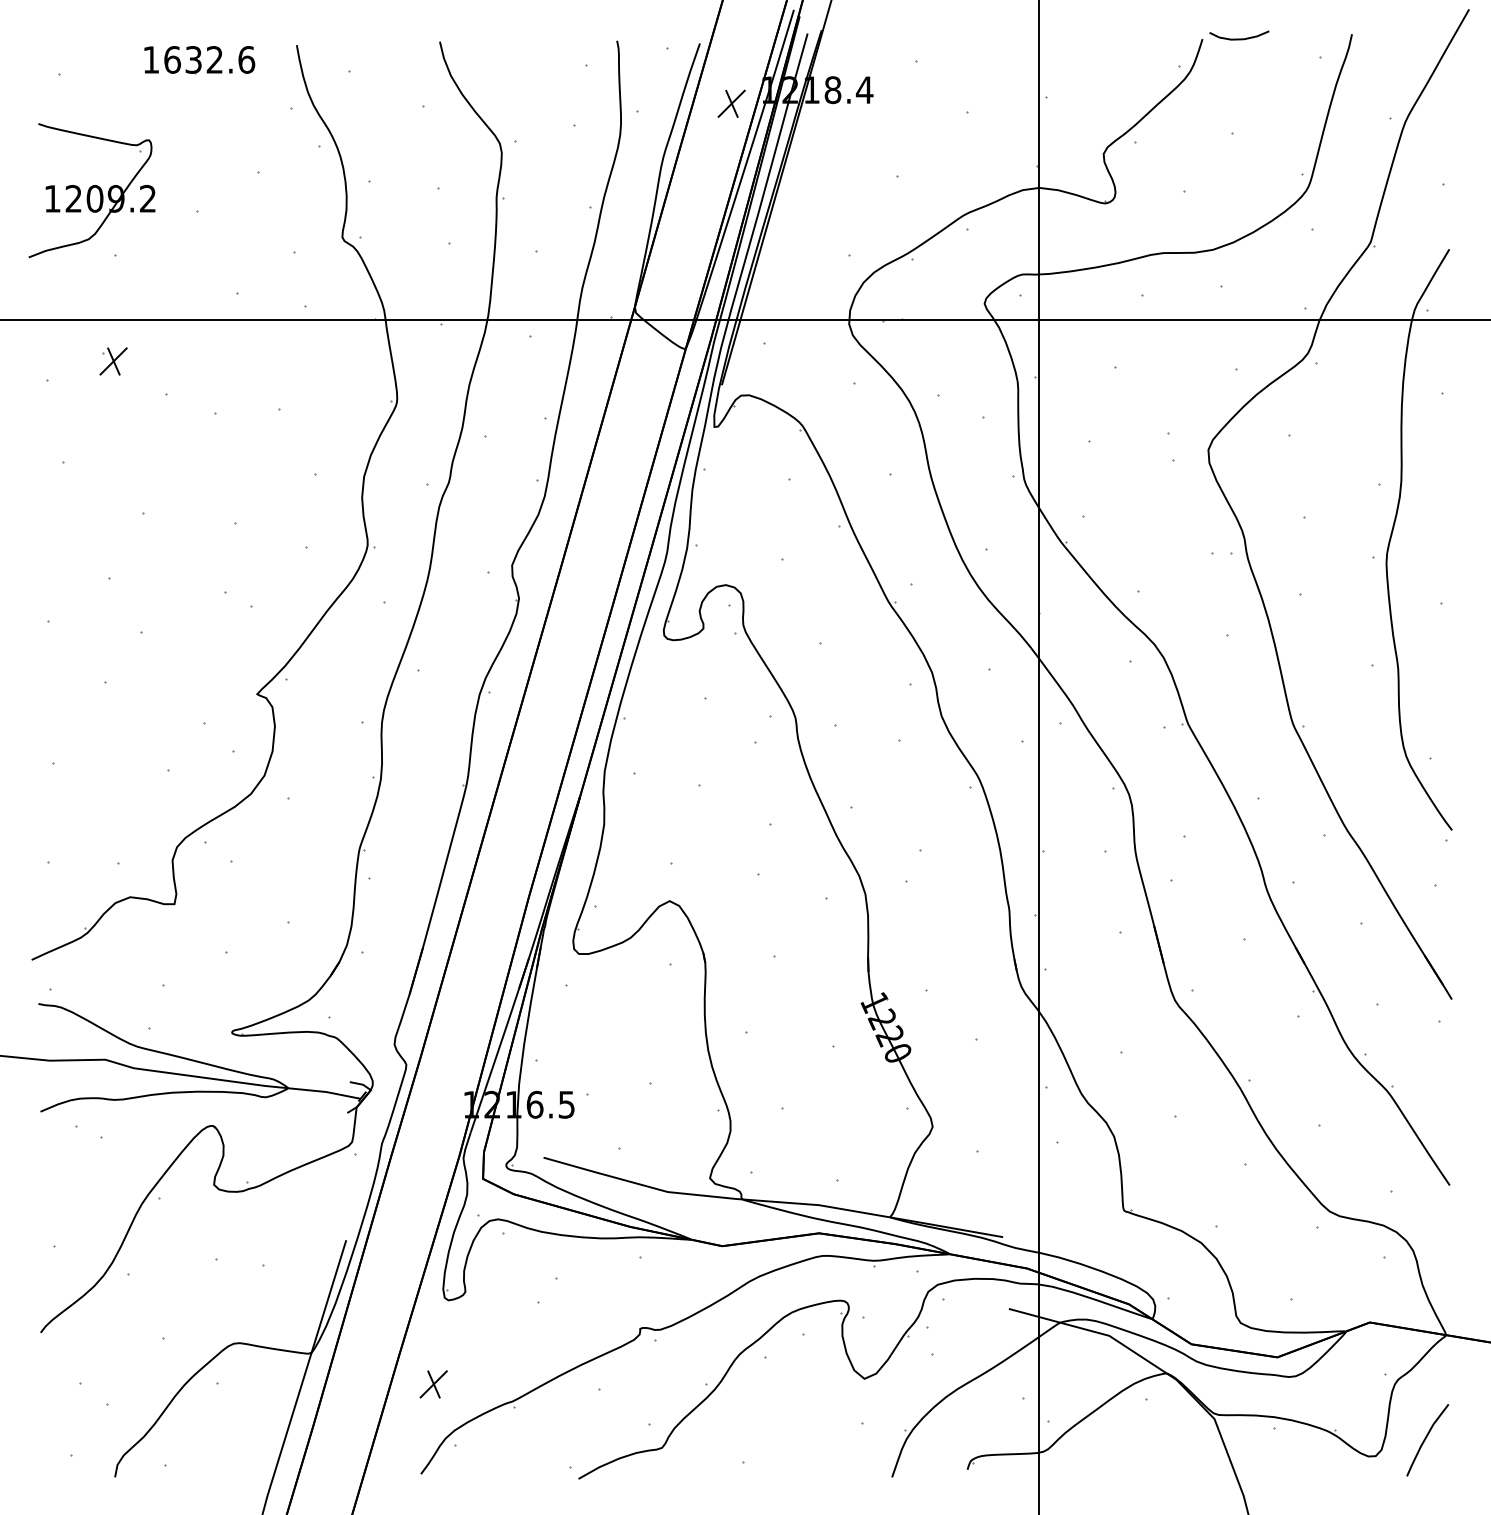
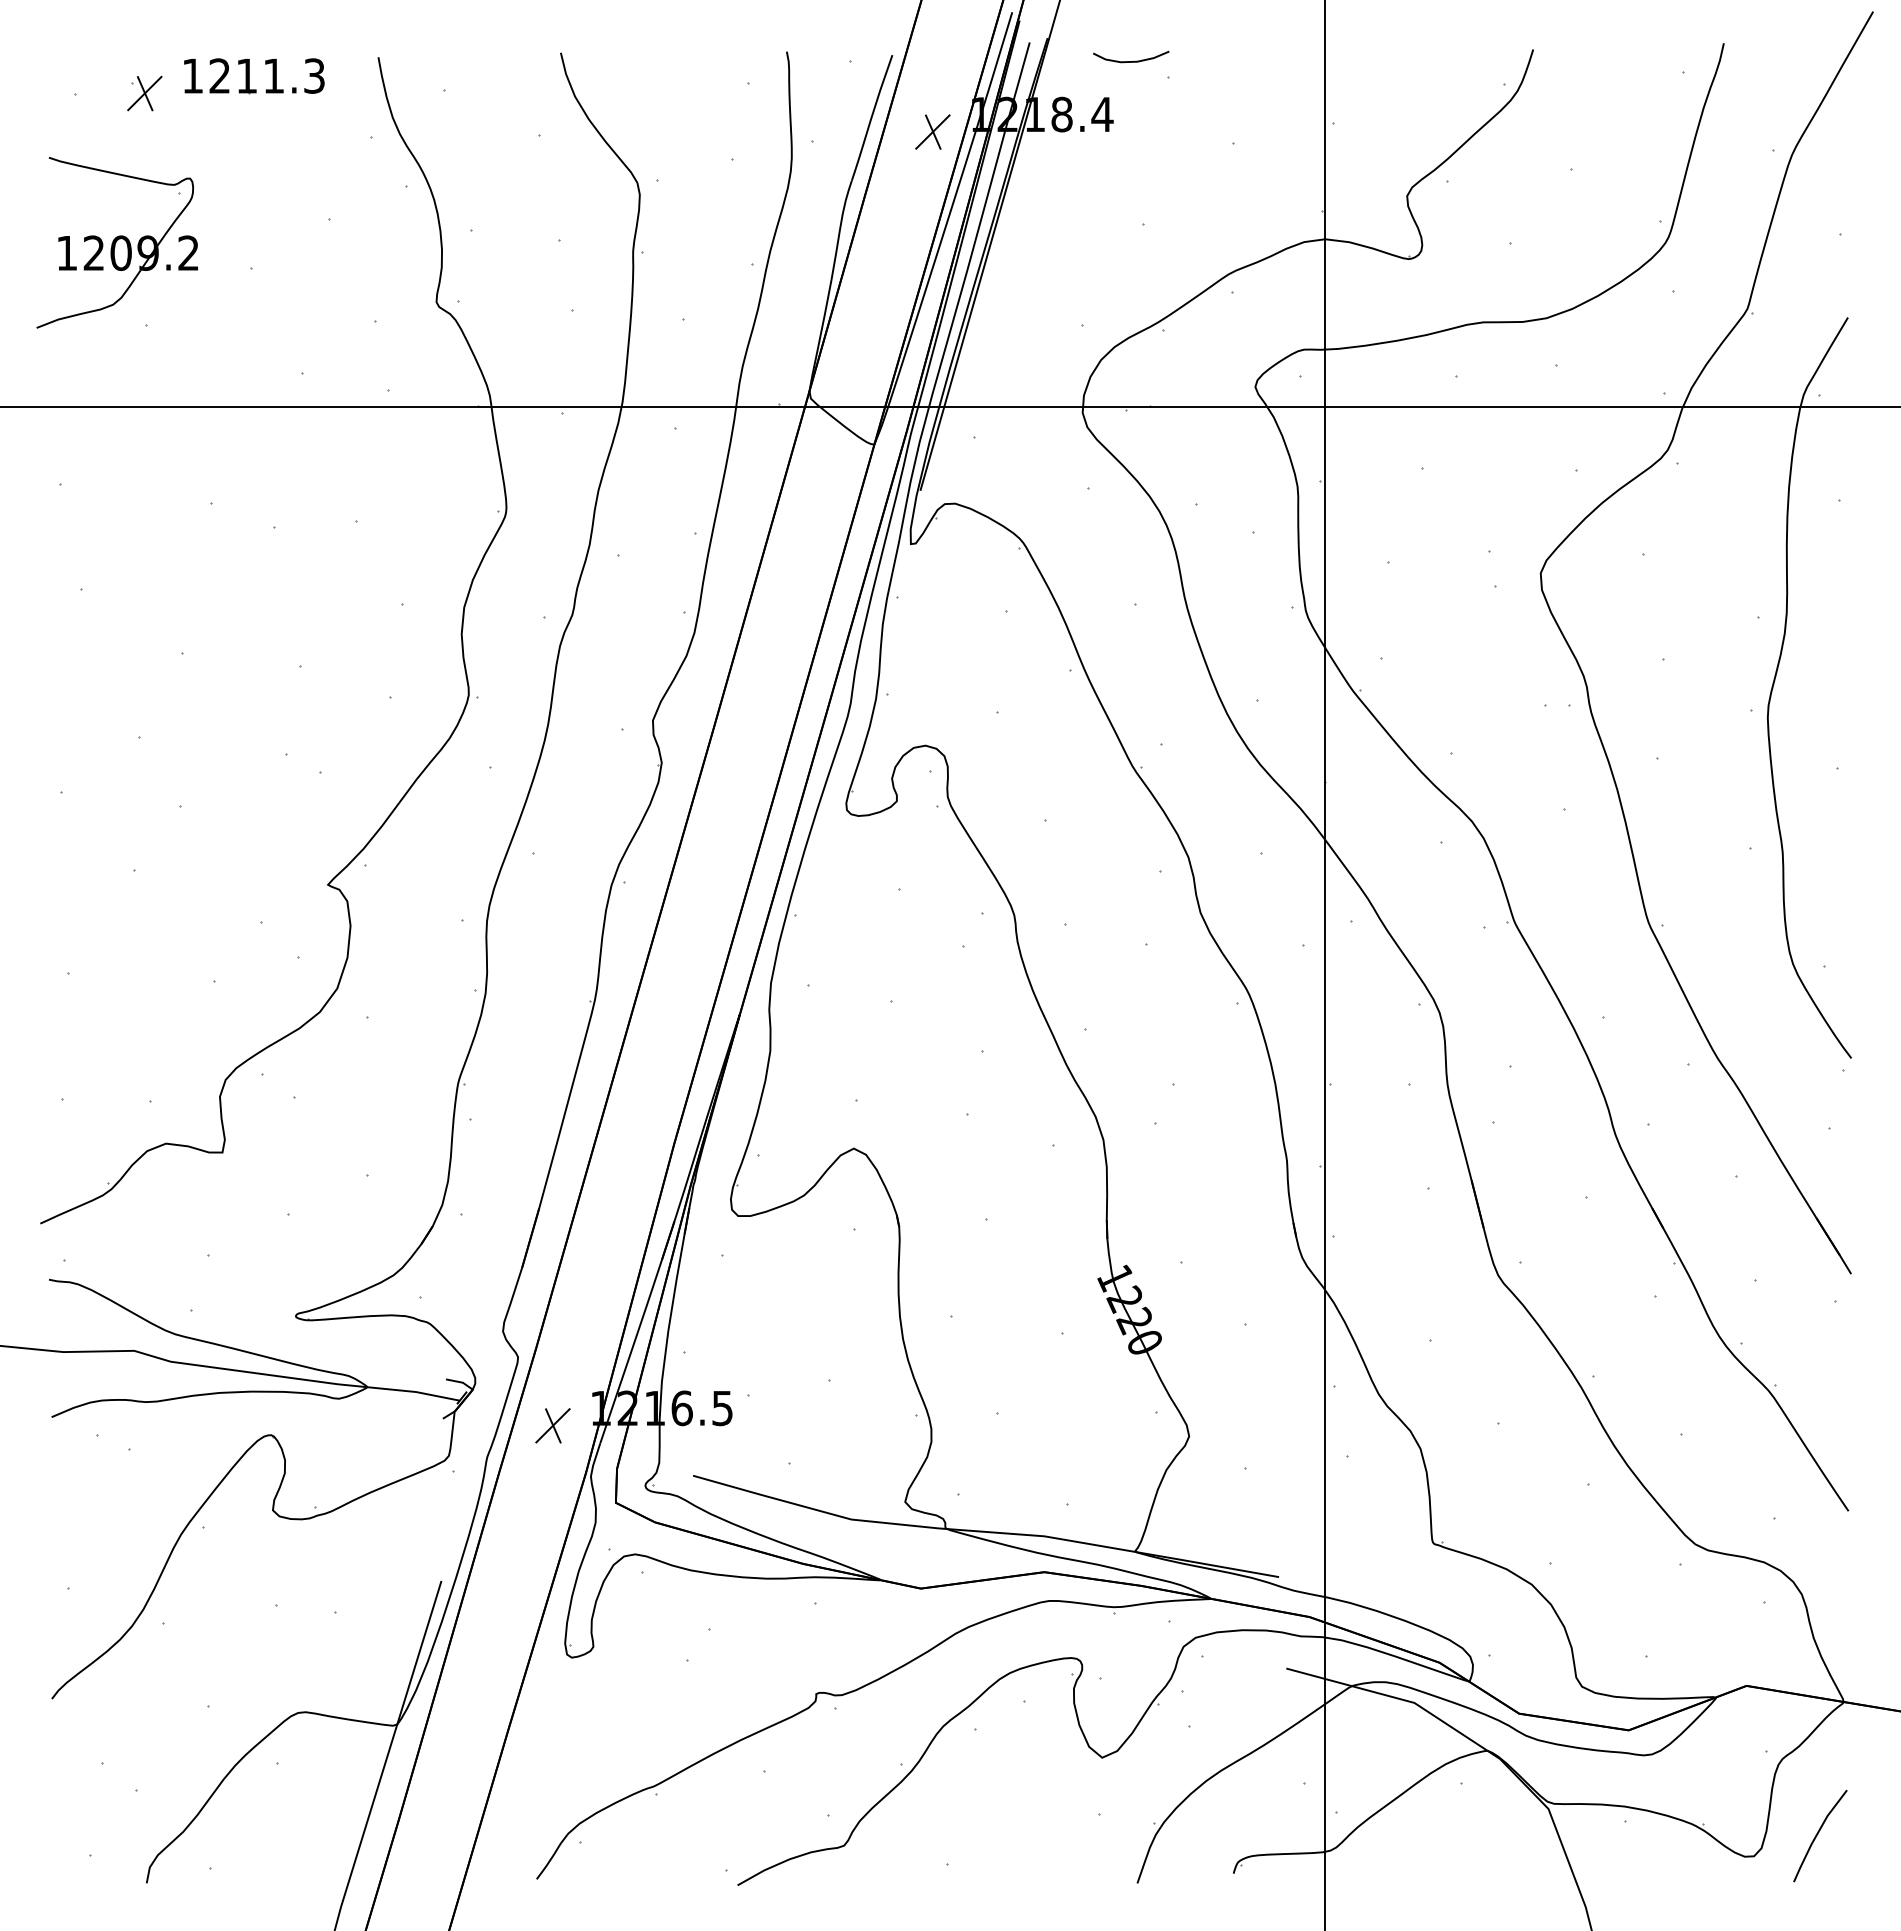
curve: (1241, 38) -> (1134, 60), moved
text: (209, 59) -> (267, 75), 1632.6 -> 1211.3
part: (113, 361) -> (144, 93), moved
part: (433, 1384) -> (552, 1425), moved

